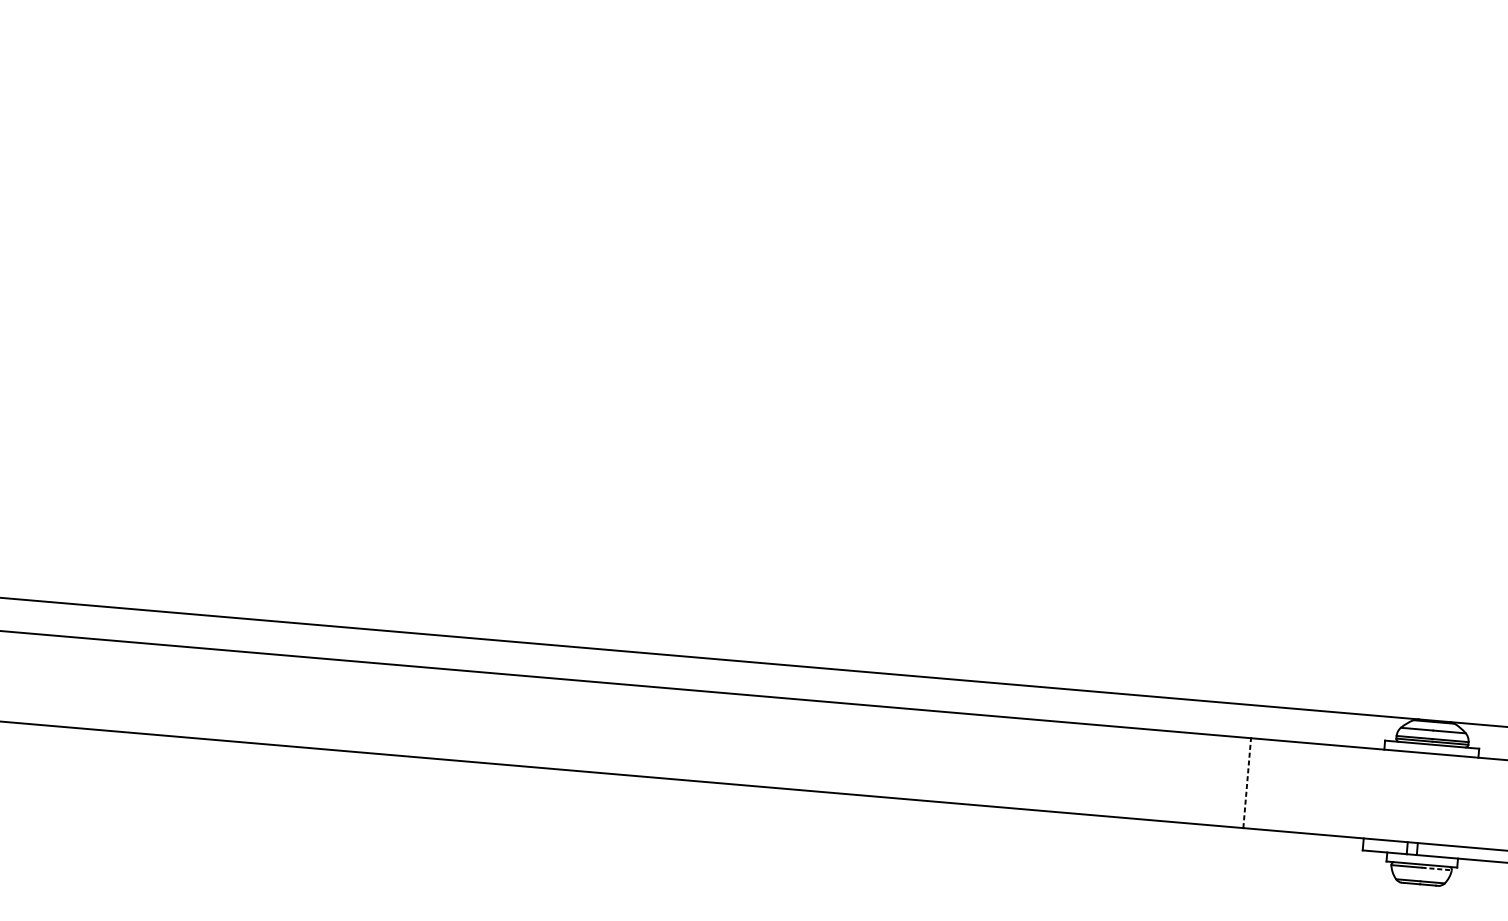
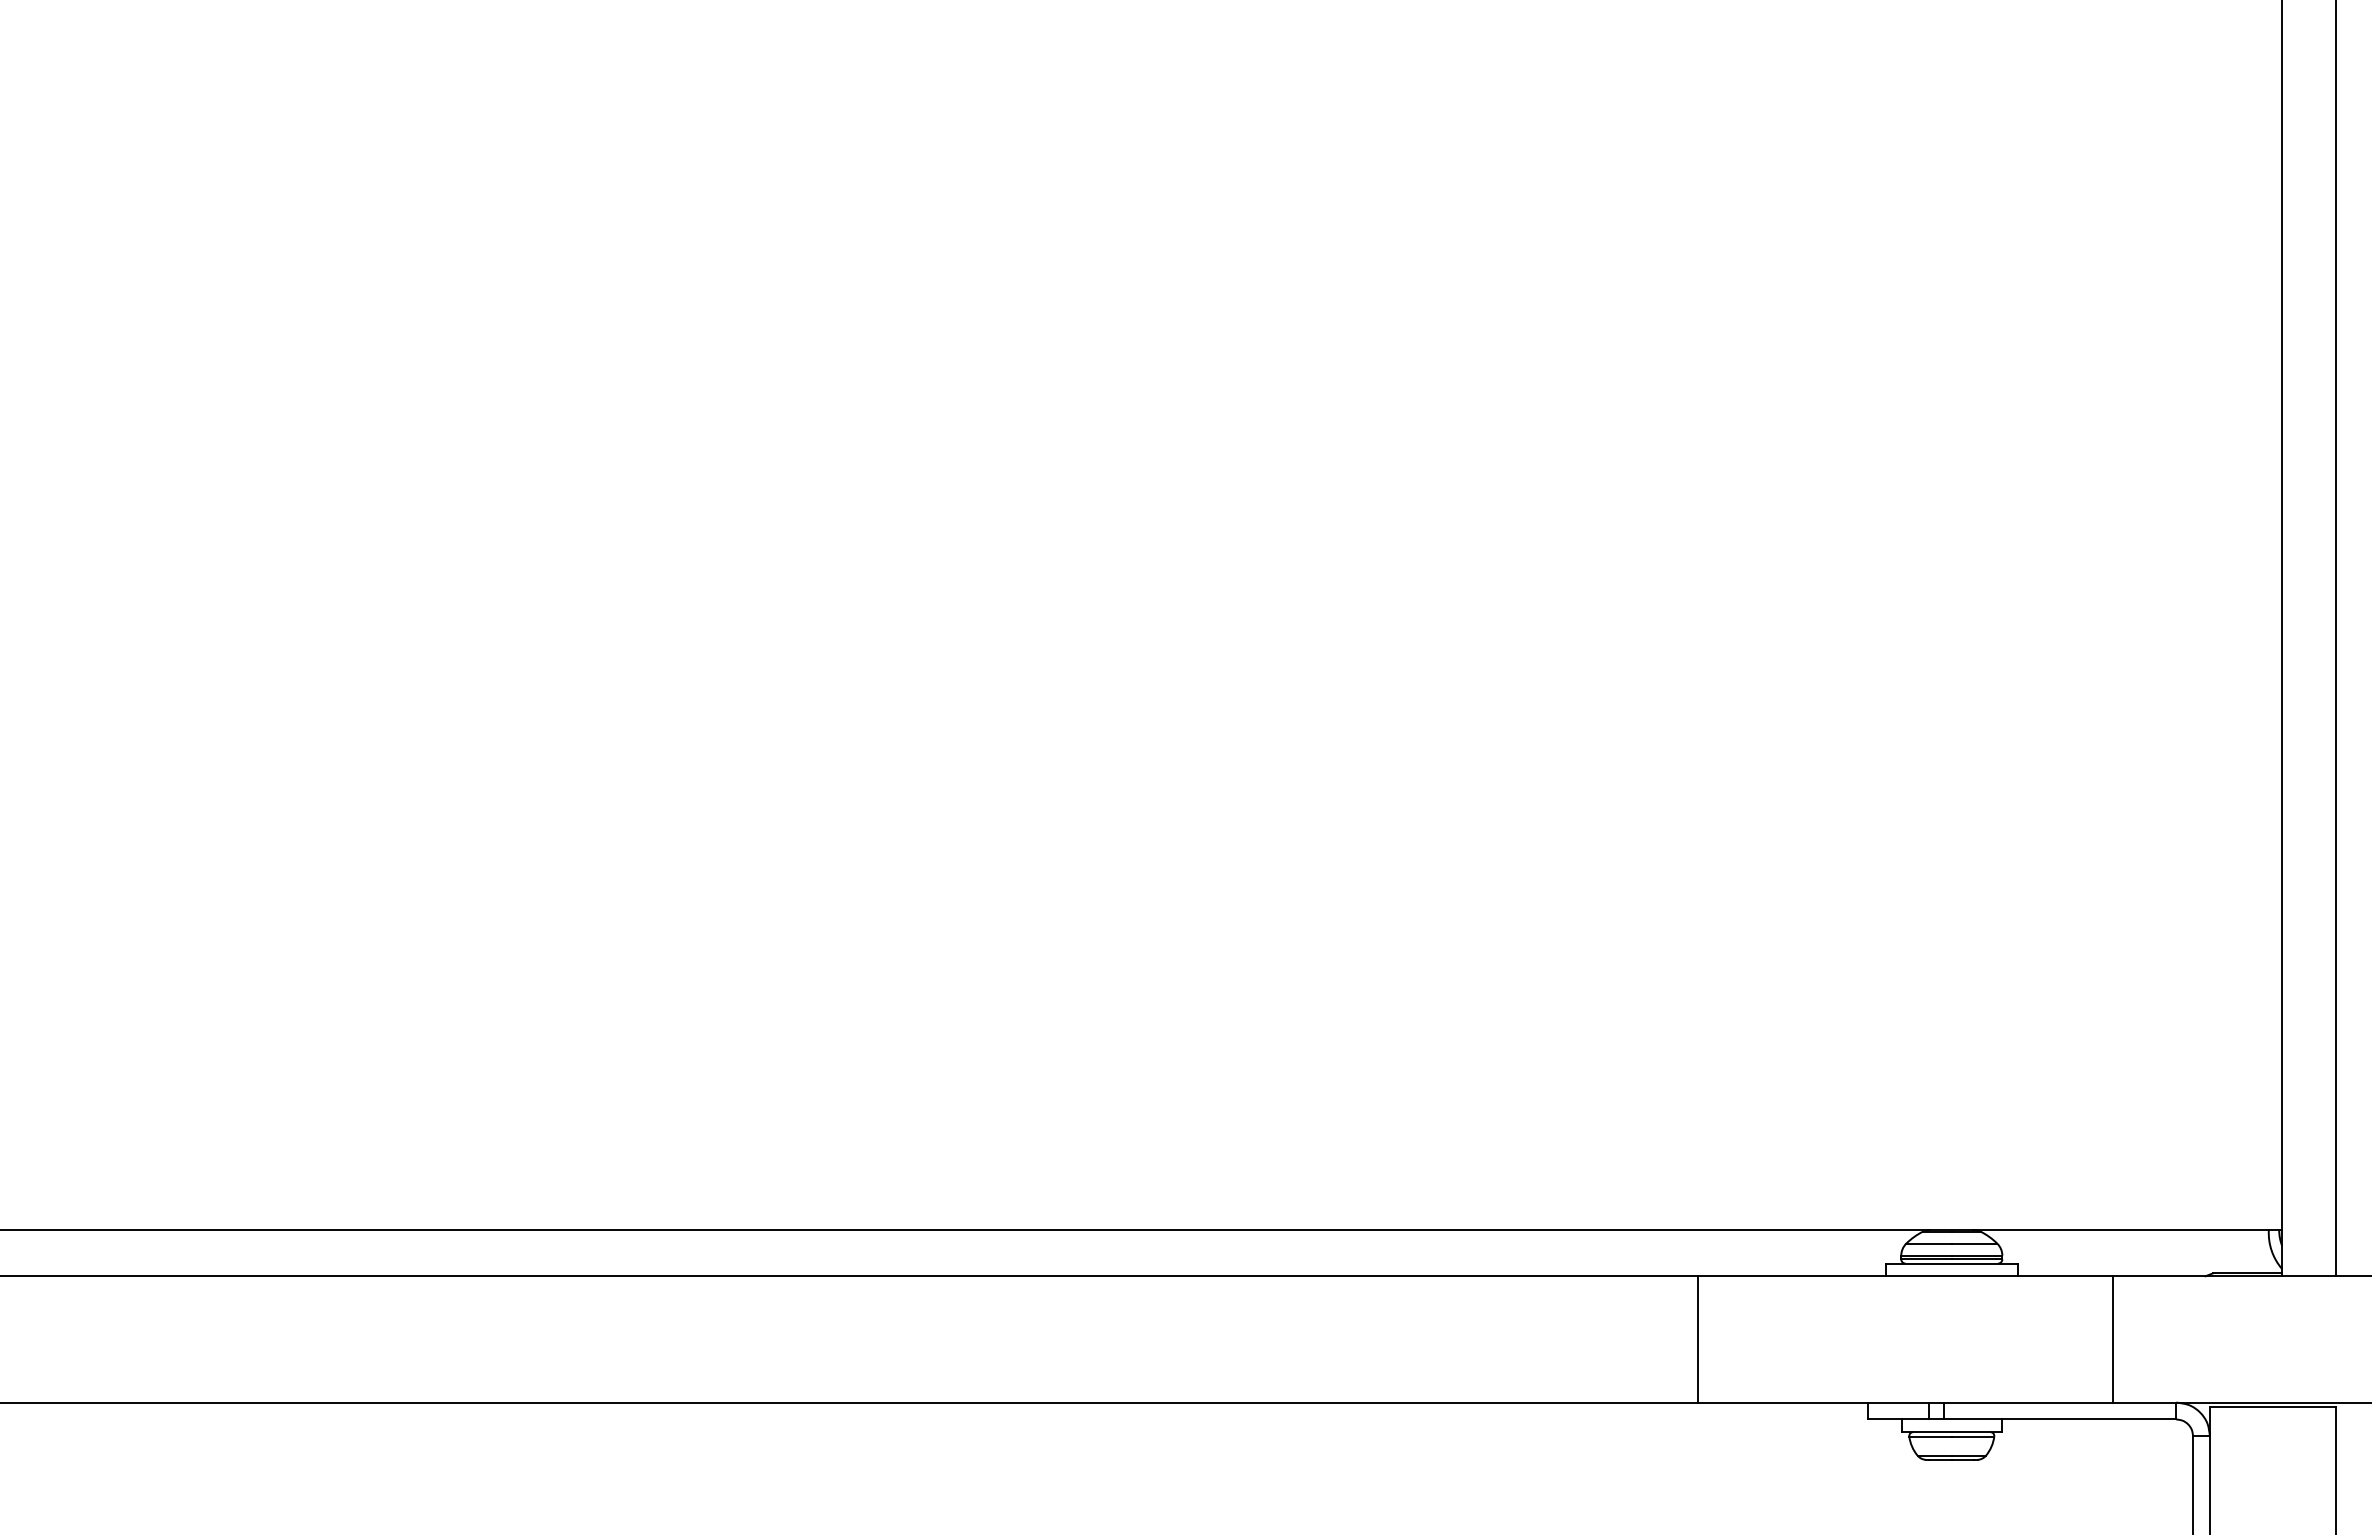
line: (1247, 782) -> (1698, 1338), dashed -> solid
line: (1437, 869) -> (1973, 1436), dashed -> solid

